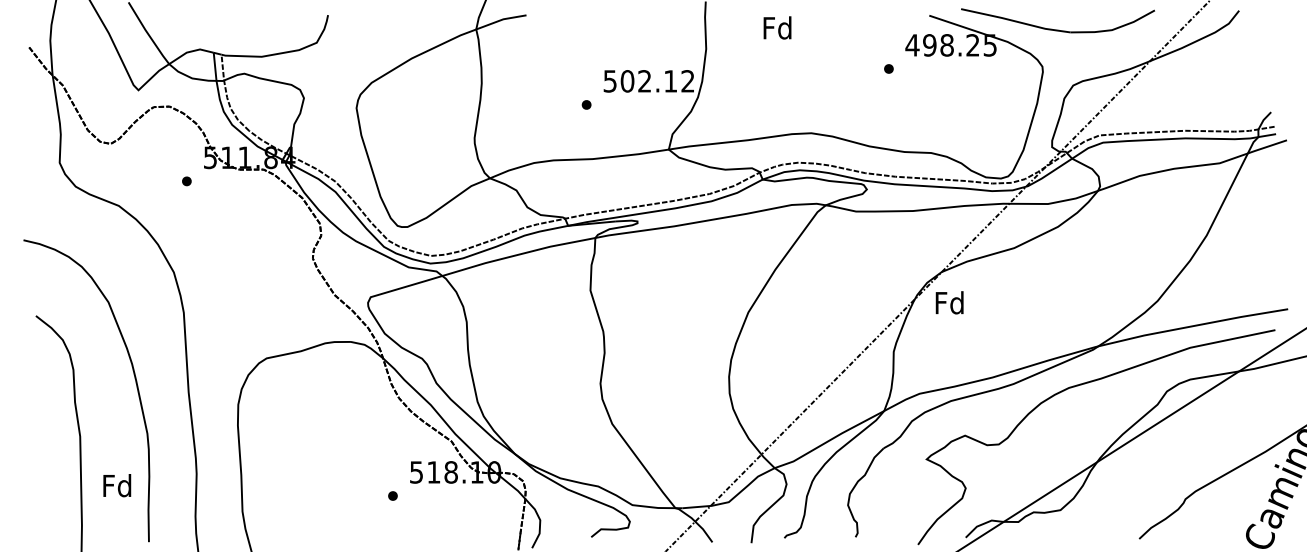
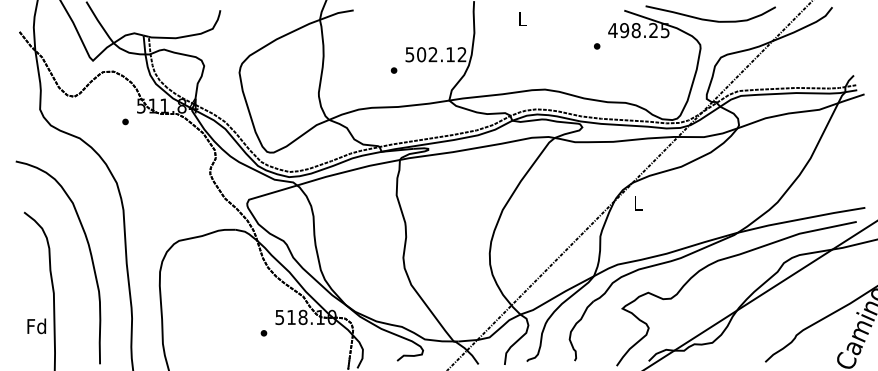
text: (777, 27) -> (522, 18), Fd -> L
text: (948, 302) -> (637, 203), Fd -> L
text: (116, 485) -> (36, 326), moved

